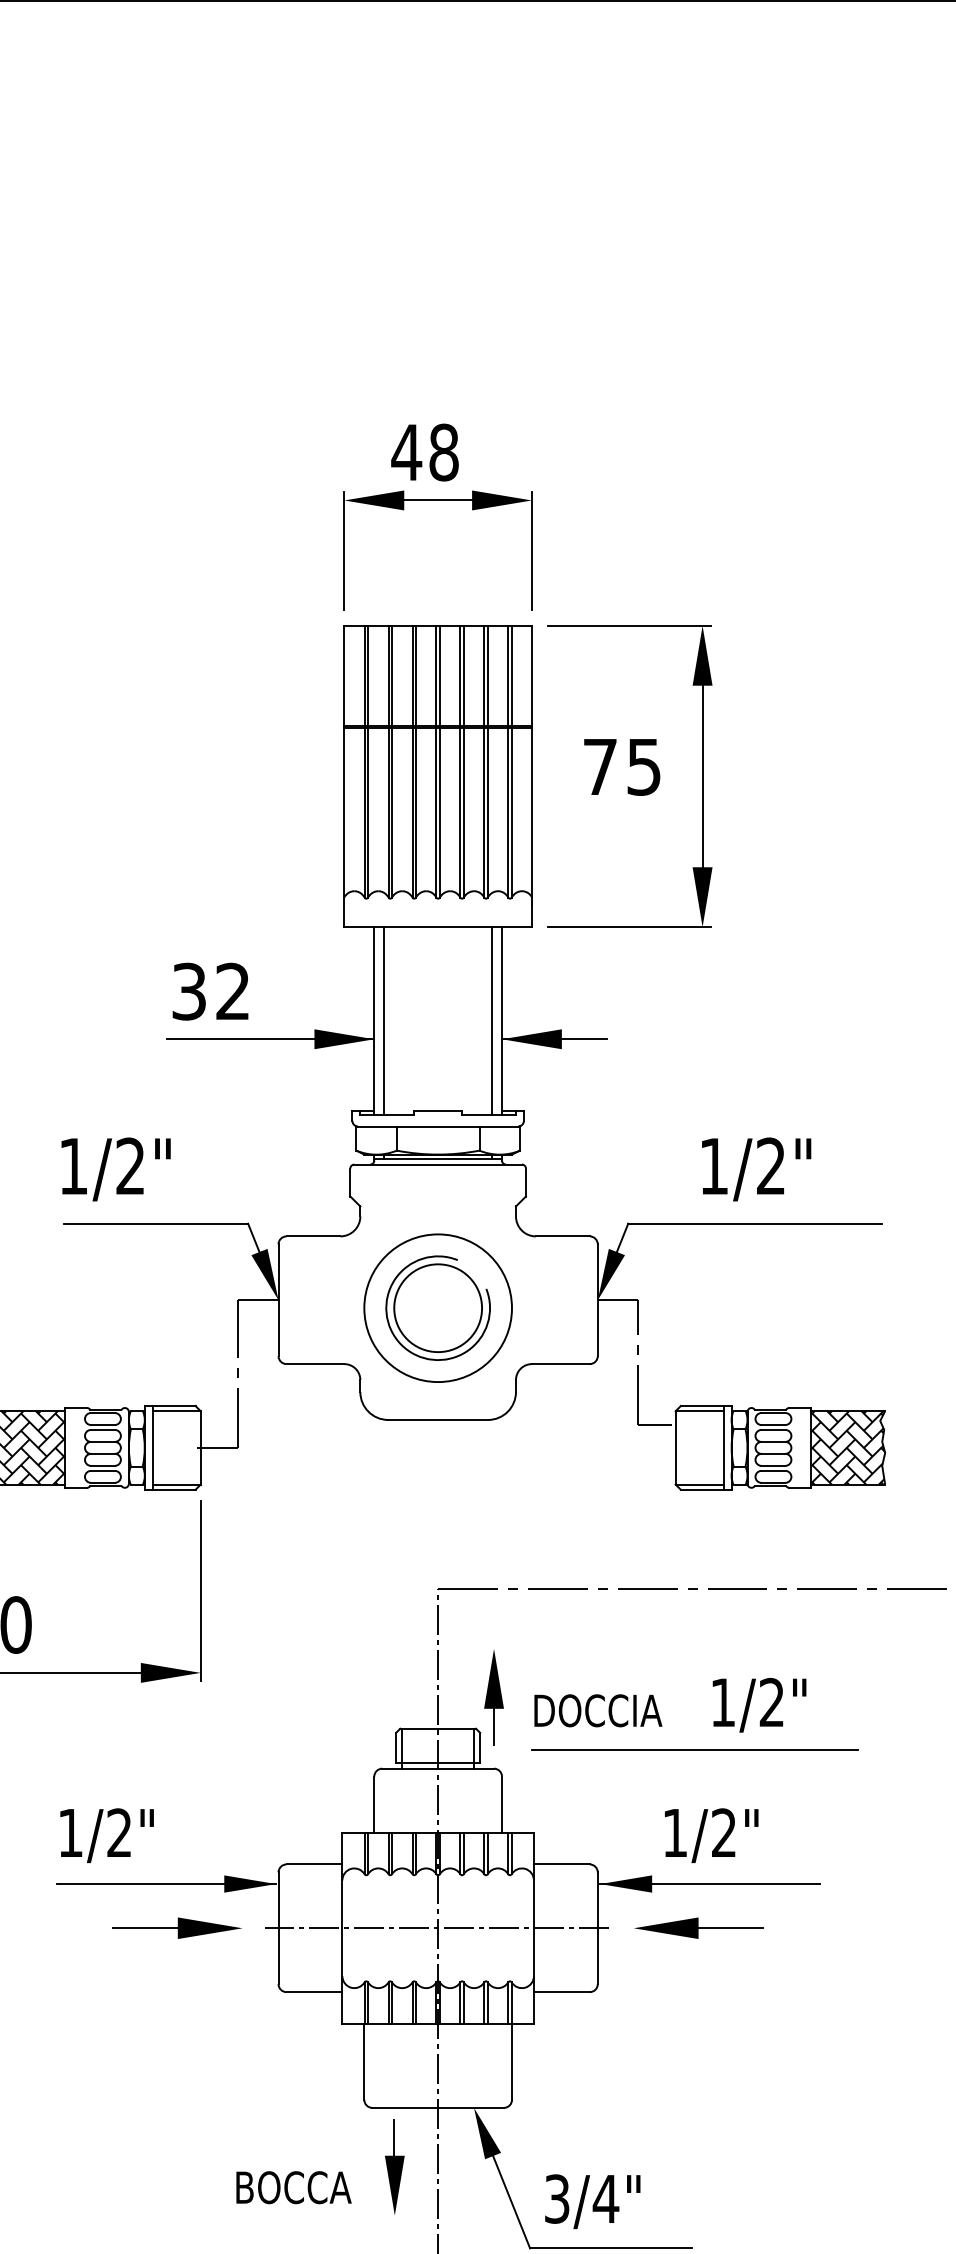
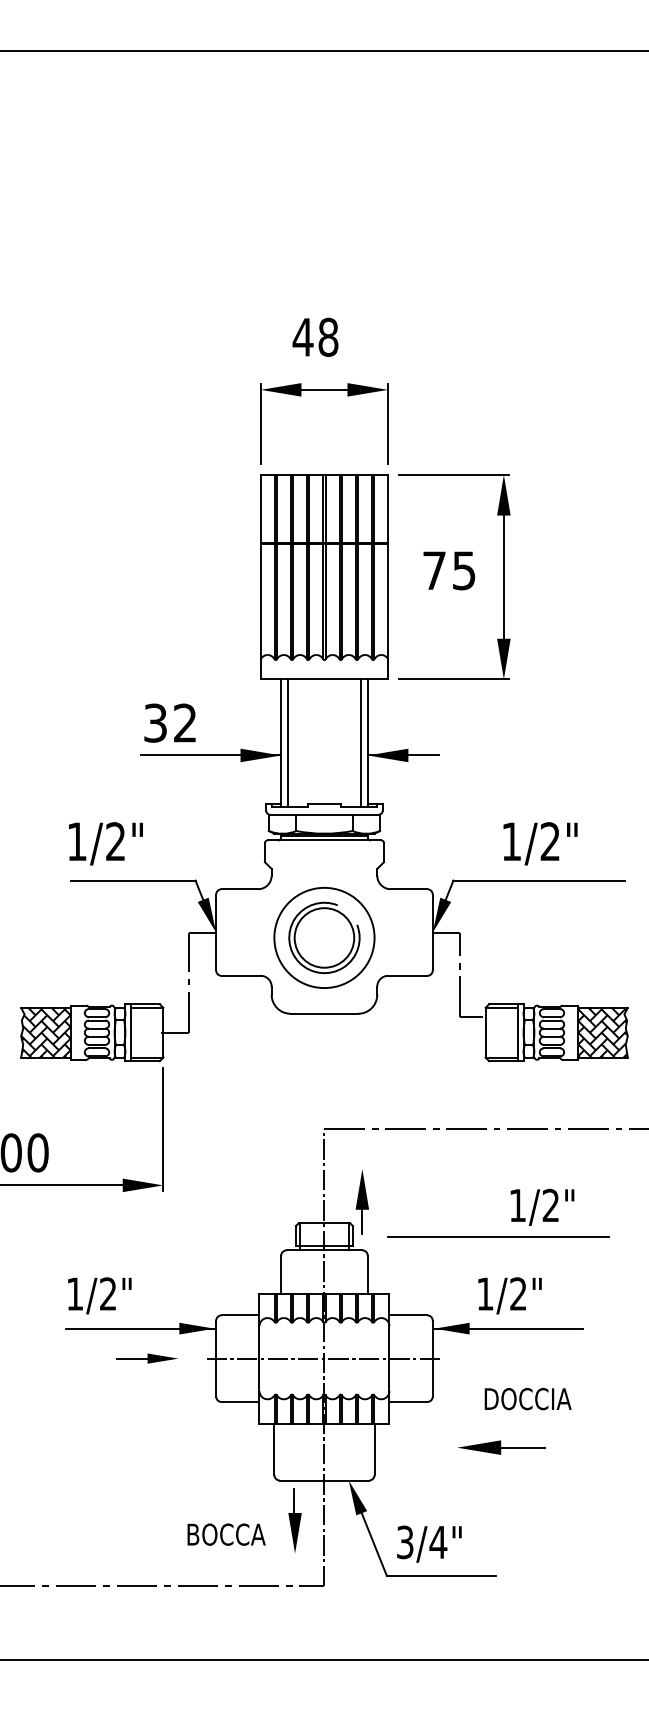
text: (424, 451) -> (315, 336), moved
text: (597, 1711) -> (527, 1399), moved
part: (175, 1928) -> (146, 1358), size x0.7
part: (699, 1928) -> (501, 1447), moved

